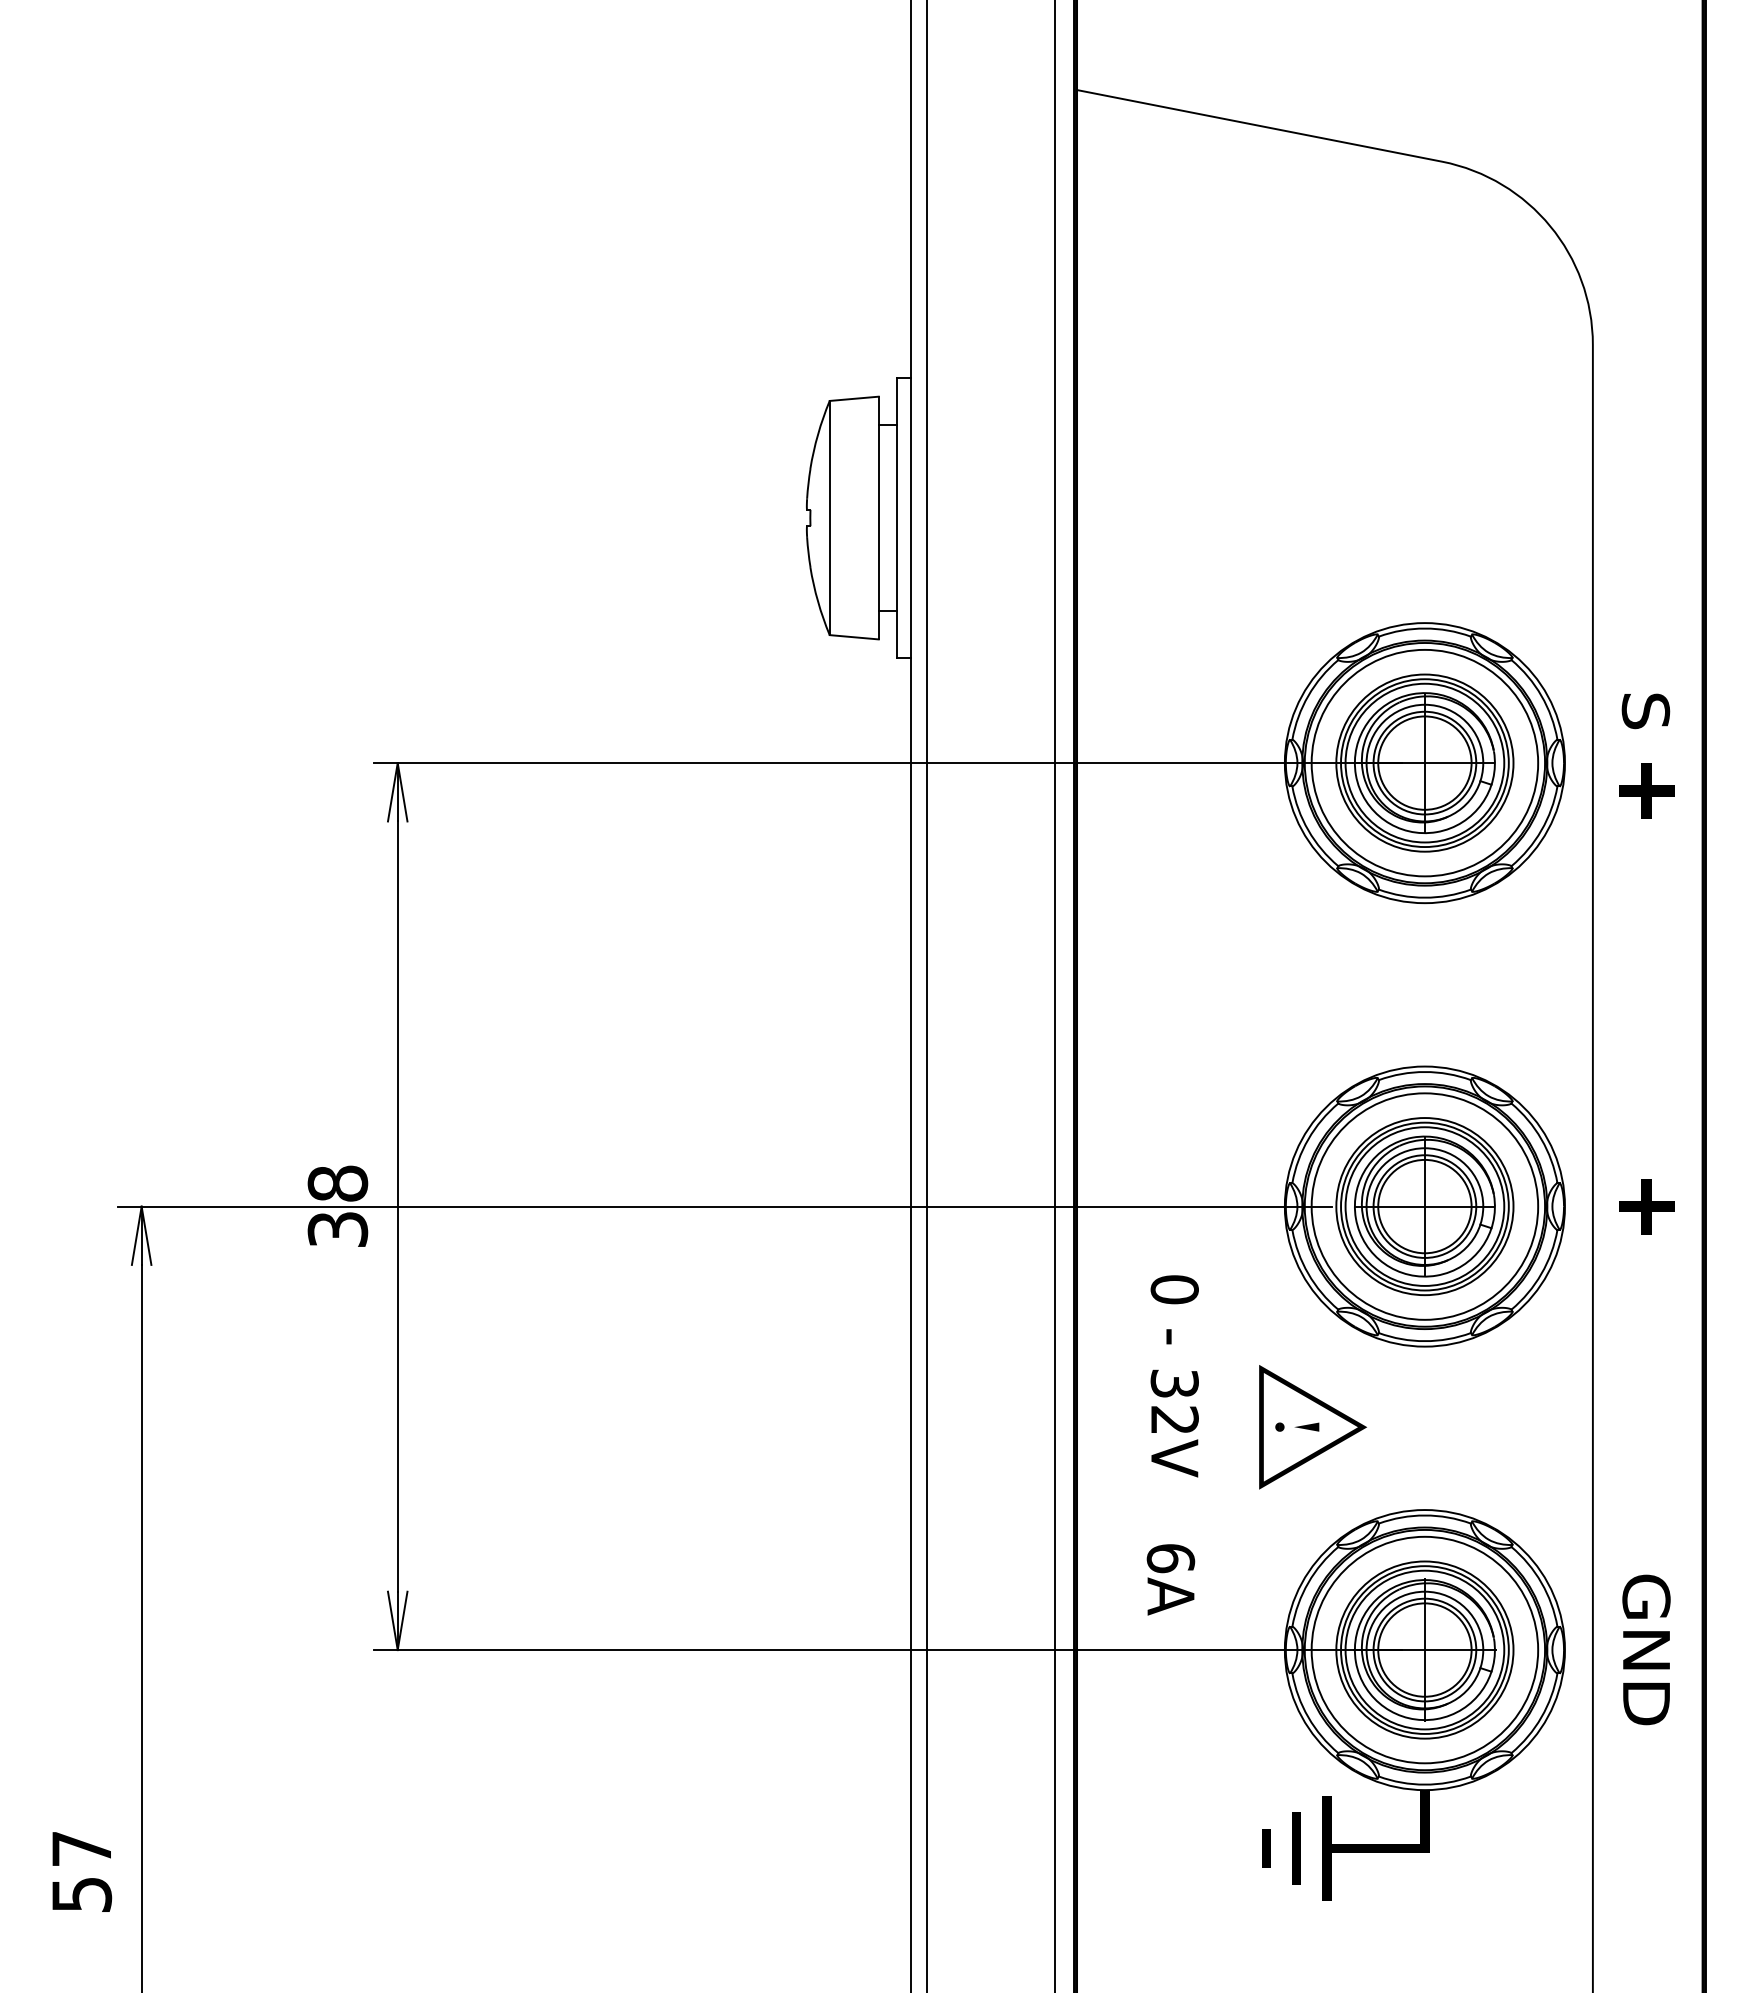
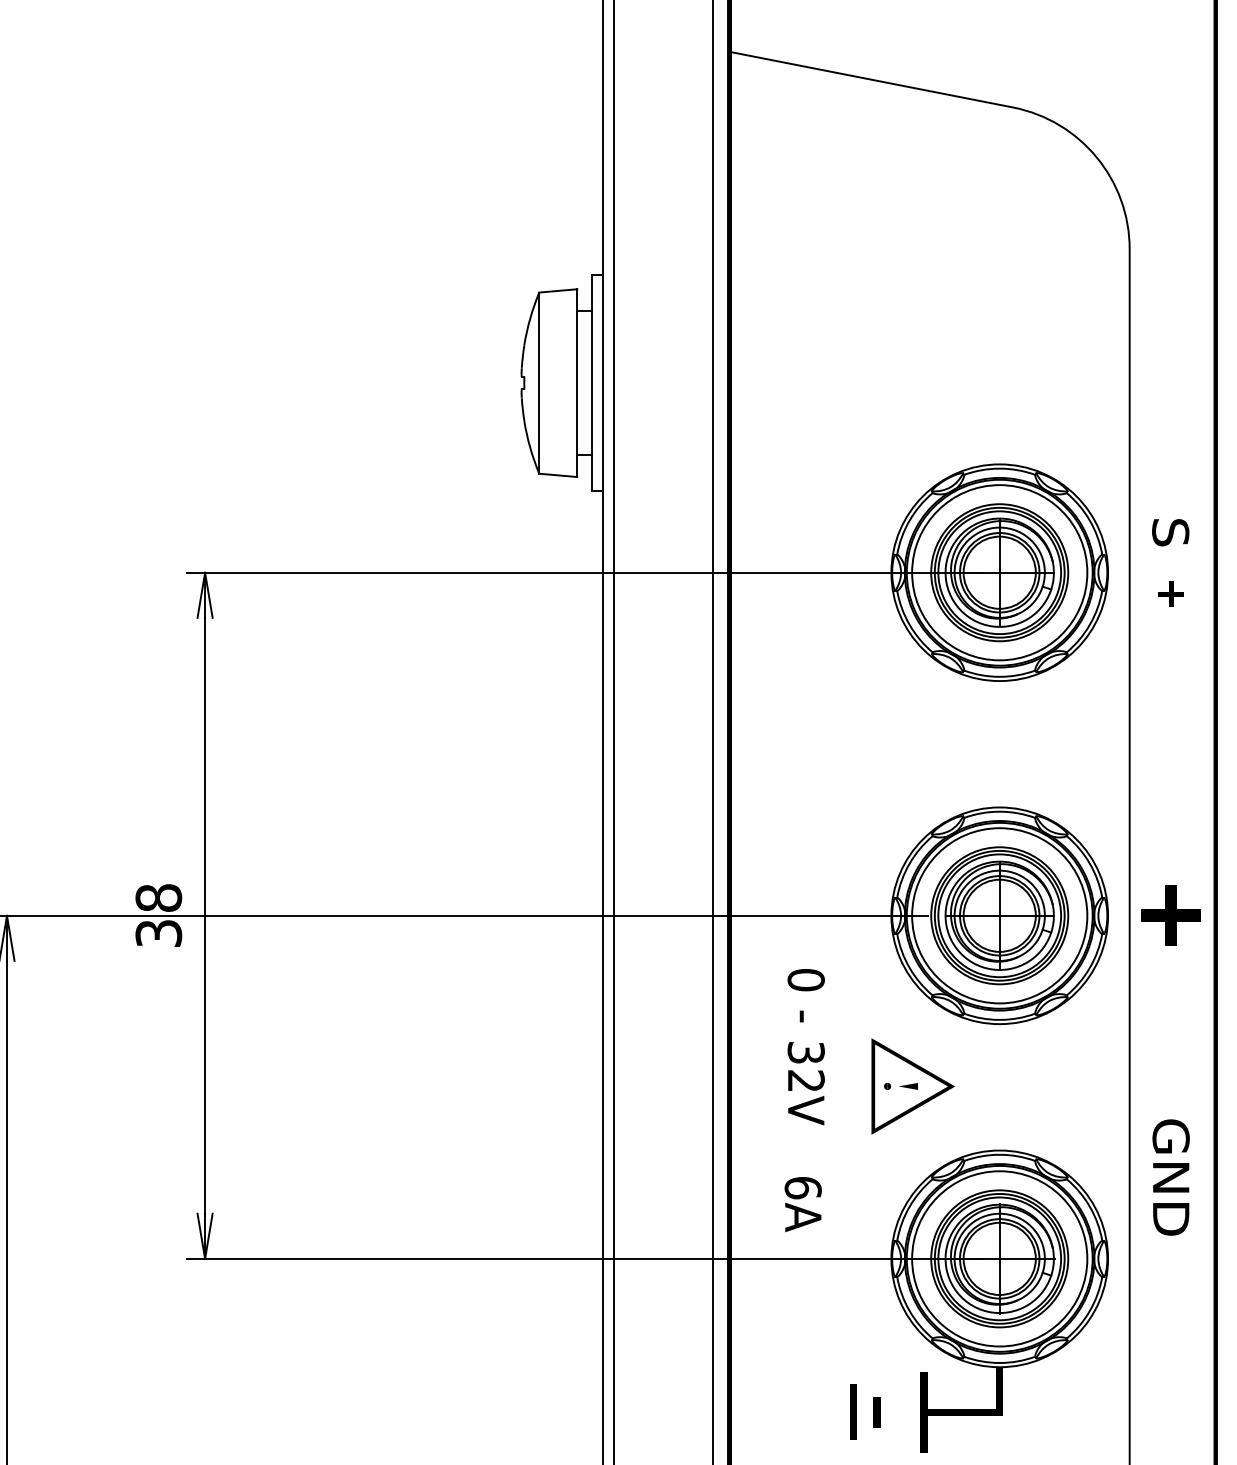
part: (1646, 790) -> (1171, 593), size x0.6
part: (1646, 1206) -> (1171, 915), size x1.4
text: (1646, 1649) -> (1171, 1177), moved
line: (1296, 1848) -> (853, 1412), moved

